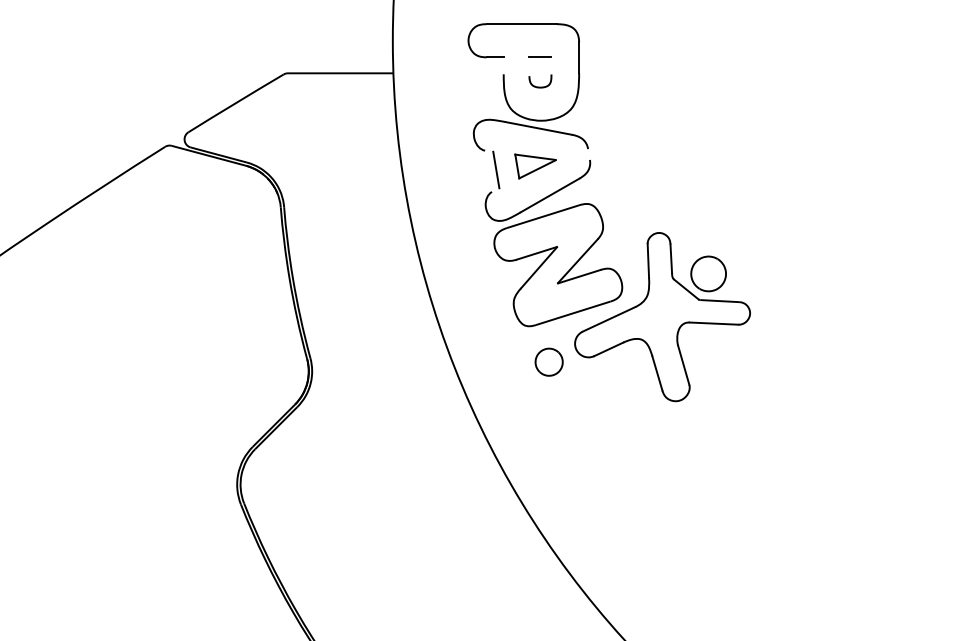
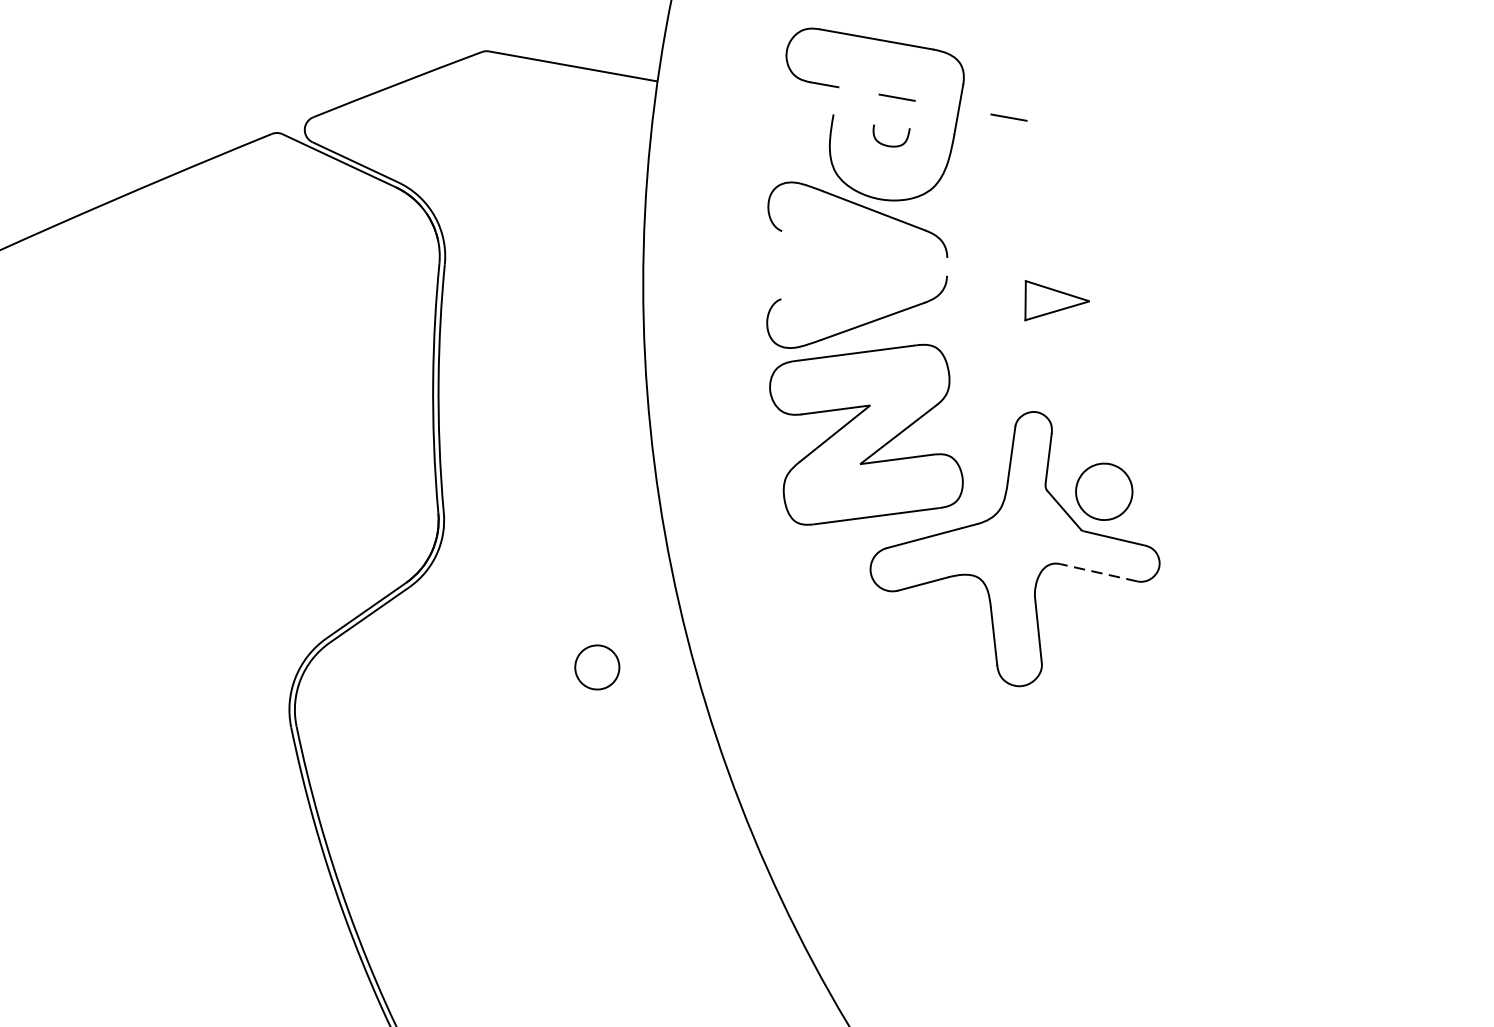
line: (609, 56) -> (1007, 116), added
part: (535, 166) -> (1054, 305), moved
line: (496, 169) -> (794, 264), removed
line: (713, 323) -> (1097, 572), solid -> dashed
part: (548, 361) -> (596, 666), moved

